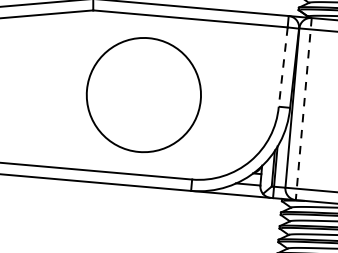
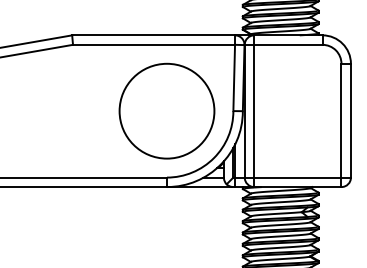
line: (283, 67) -> (234, 78), dashed -> solid
circle: (143, 94) -> (166, 110), moved
line: (304, 109) -> (254, 111), dashed -> solid

